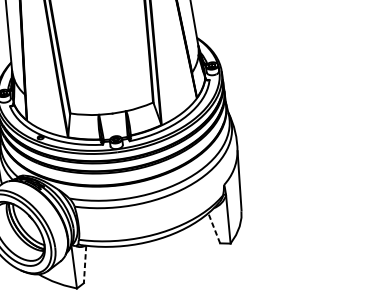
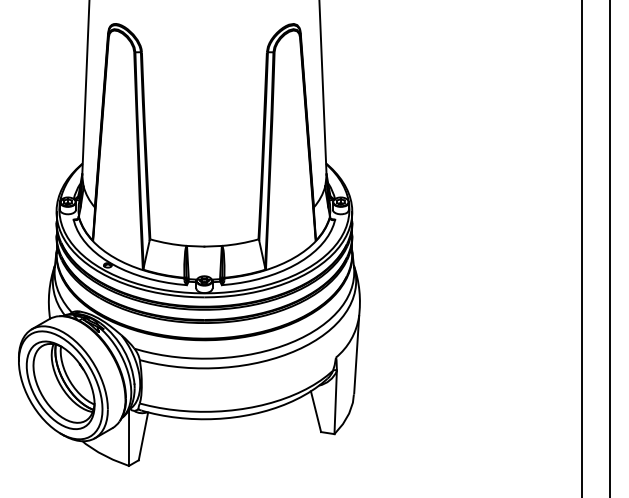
line: (213, 228) -> (315, 411), dashed -> solid
line: (85, 264) -> (143, 436), dashed -> solid

